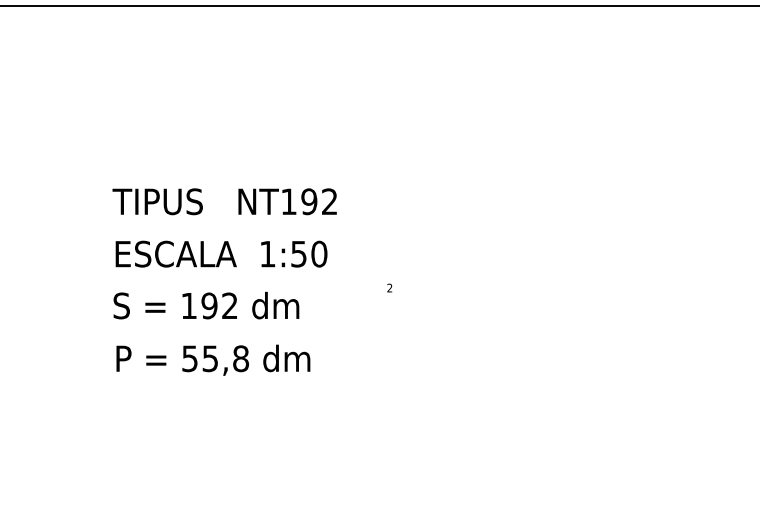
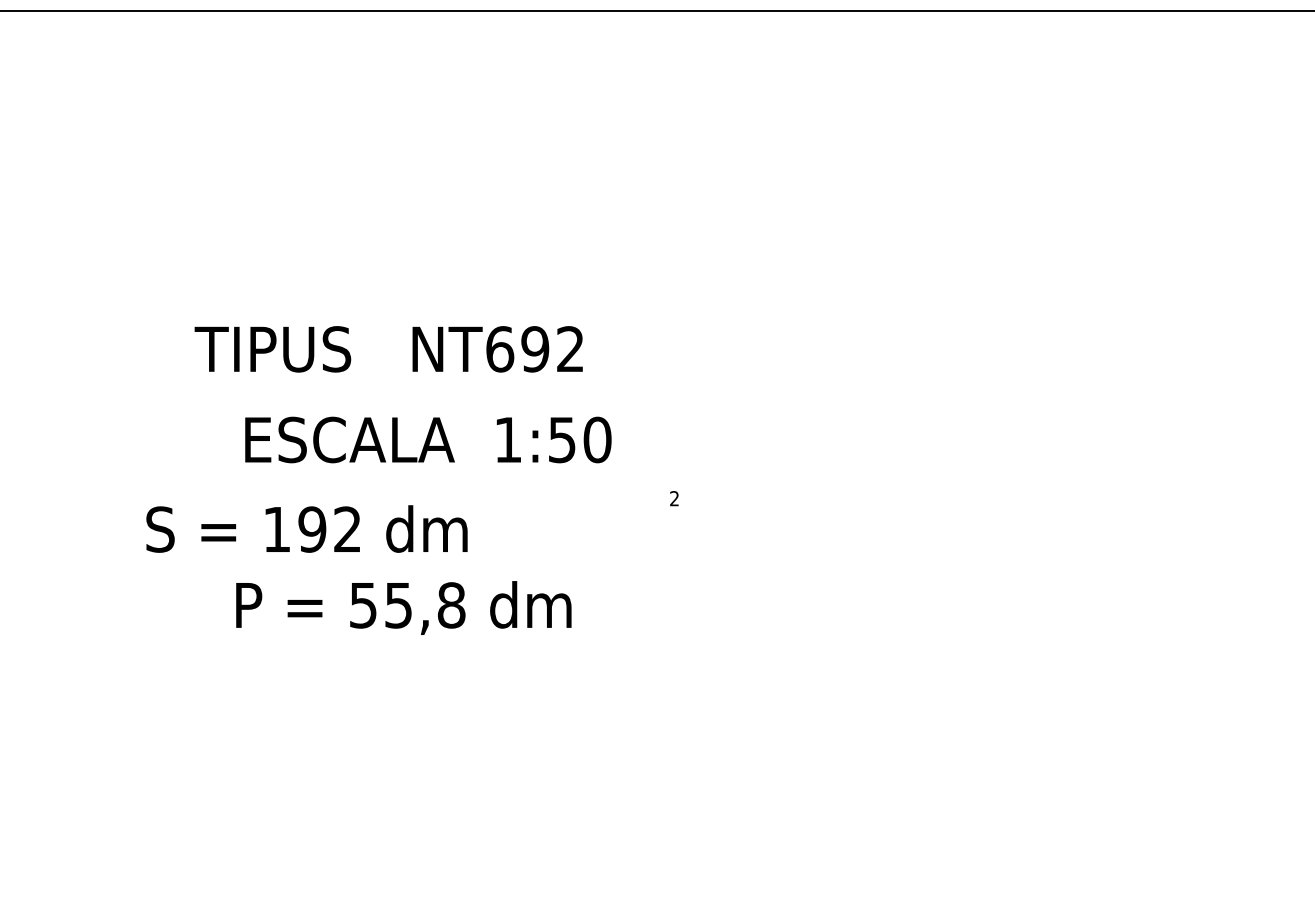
text: (289, 201) -> (500, 348), NT192 -> NT692
text: (221, 253) -> (428, 438), moved
text: (206, 305) -> (307, 528), moved
text: (213, 359) -> (404, 606), moved

